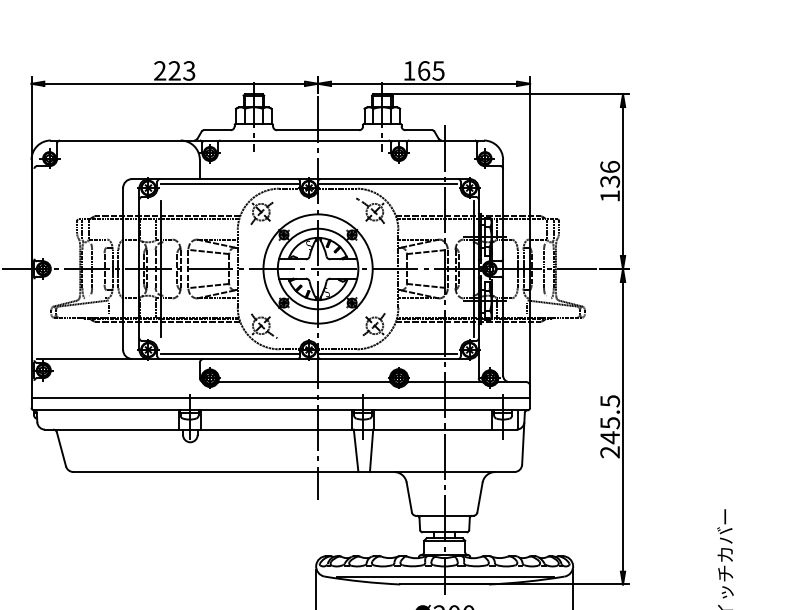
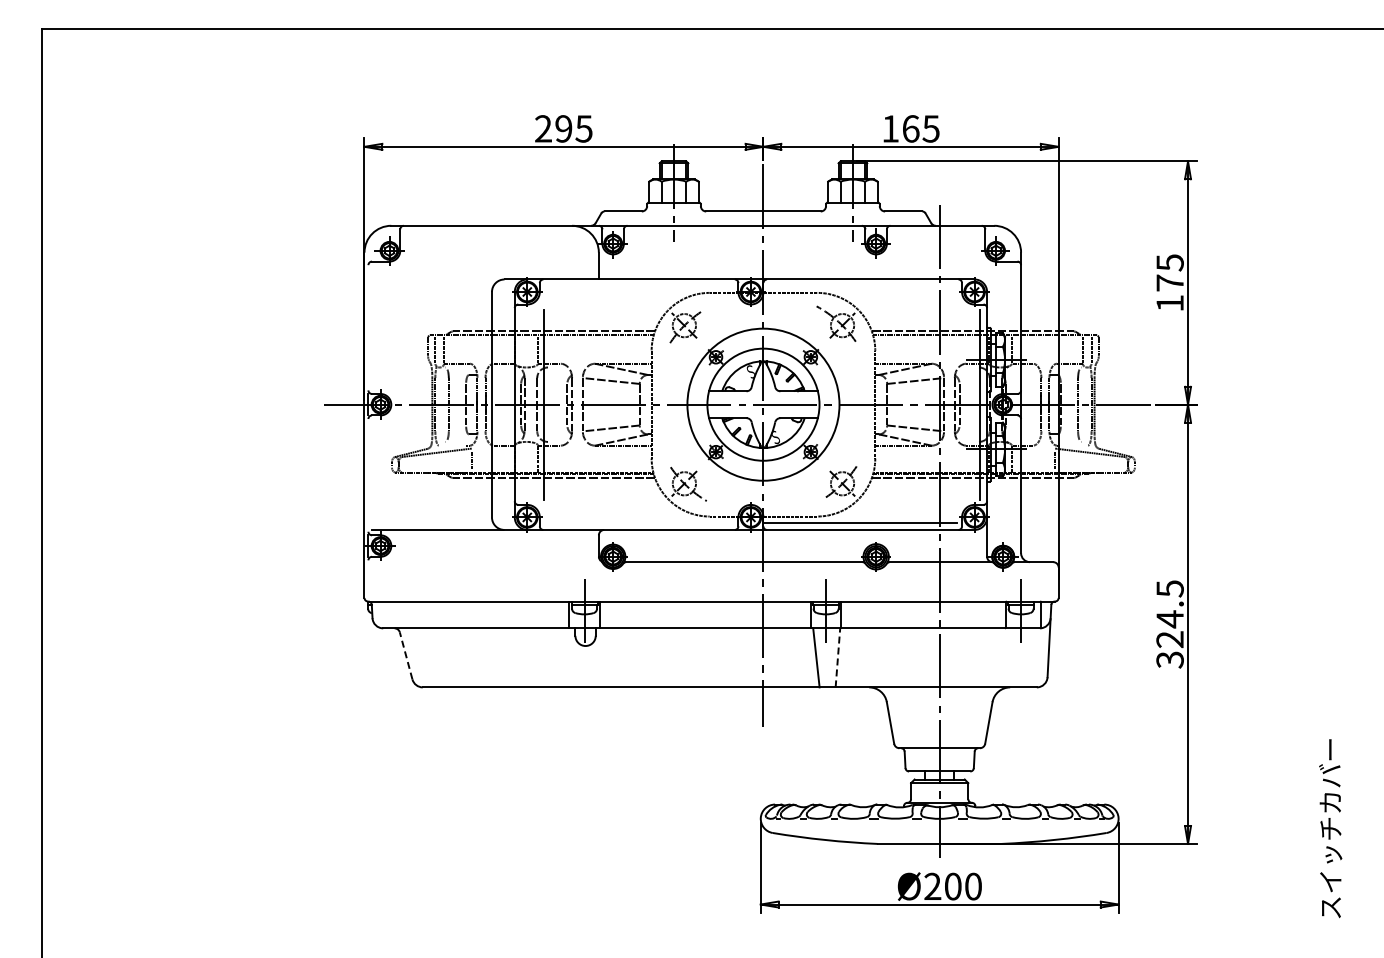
text: (181, 70) -> (573, 128), 223 -> 295
text: (609, 174) -> (1169, 272), 136 -> 175
line: (230, 184) -> (641, 286), removed
line: (387, 184) -> (859, 286), removed
line: (230, 353) -> (641, 522), removed
line: (280, 397) -> (711, 583), removed
text: (609, 437) -> (1169, 639), 245.5 -> 324.5
line: (61, 449) -> (406, 655), solid -> dashed
line: (371, 450) -> (837, 657), solid -> dashed
line: (445, 576) -> (940, 833), removed

